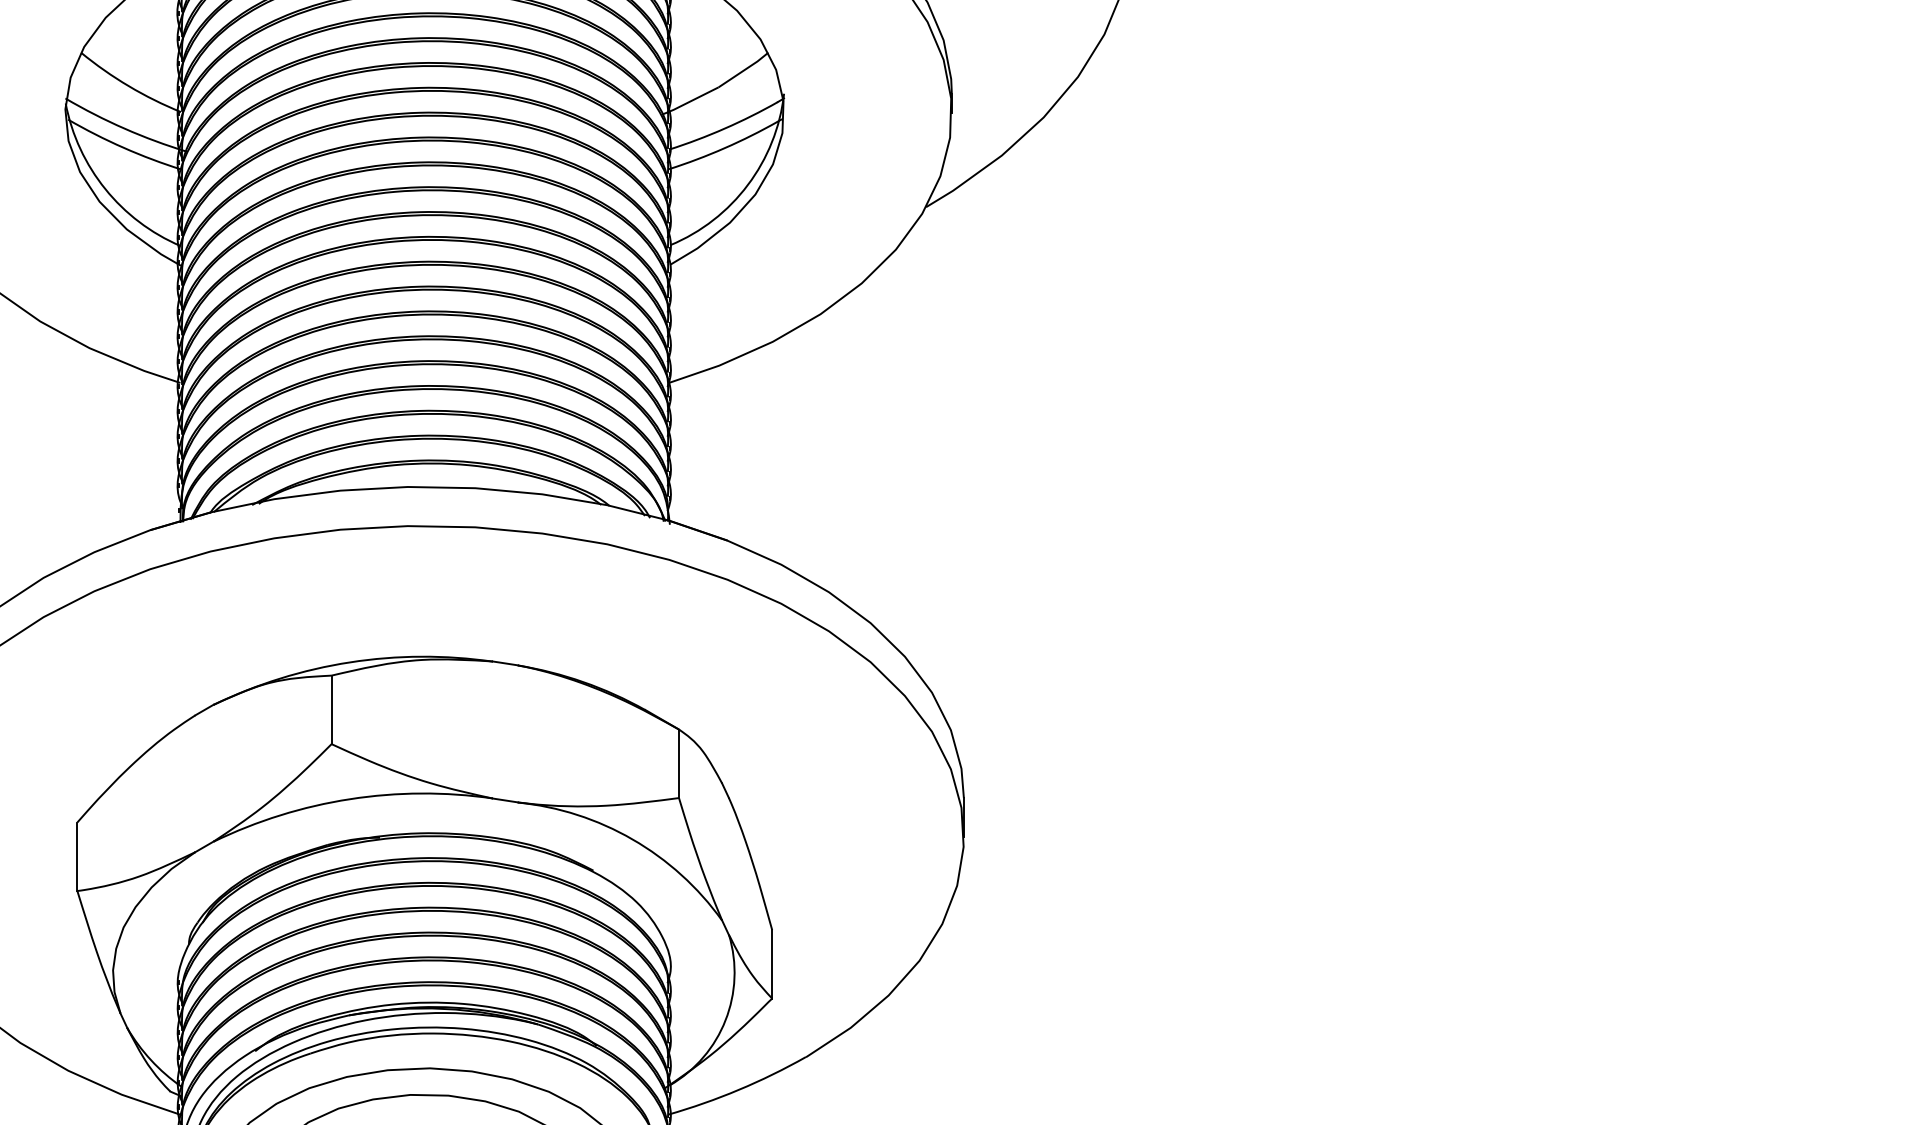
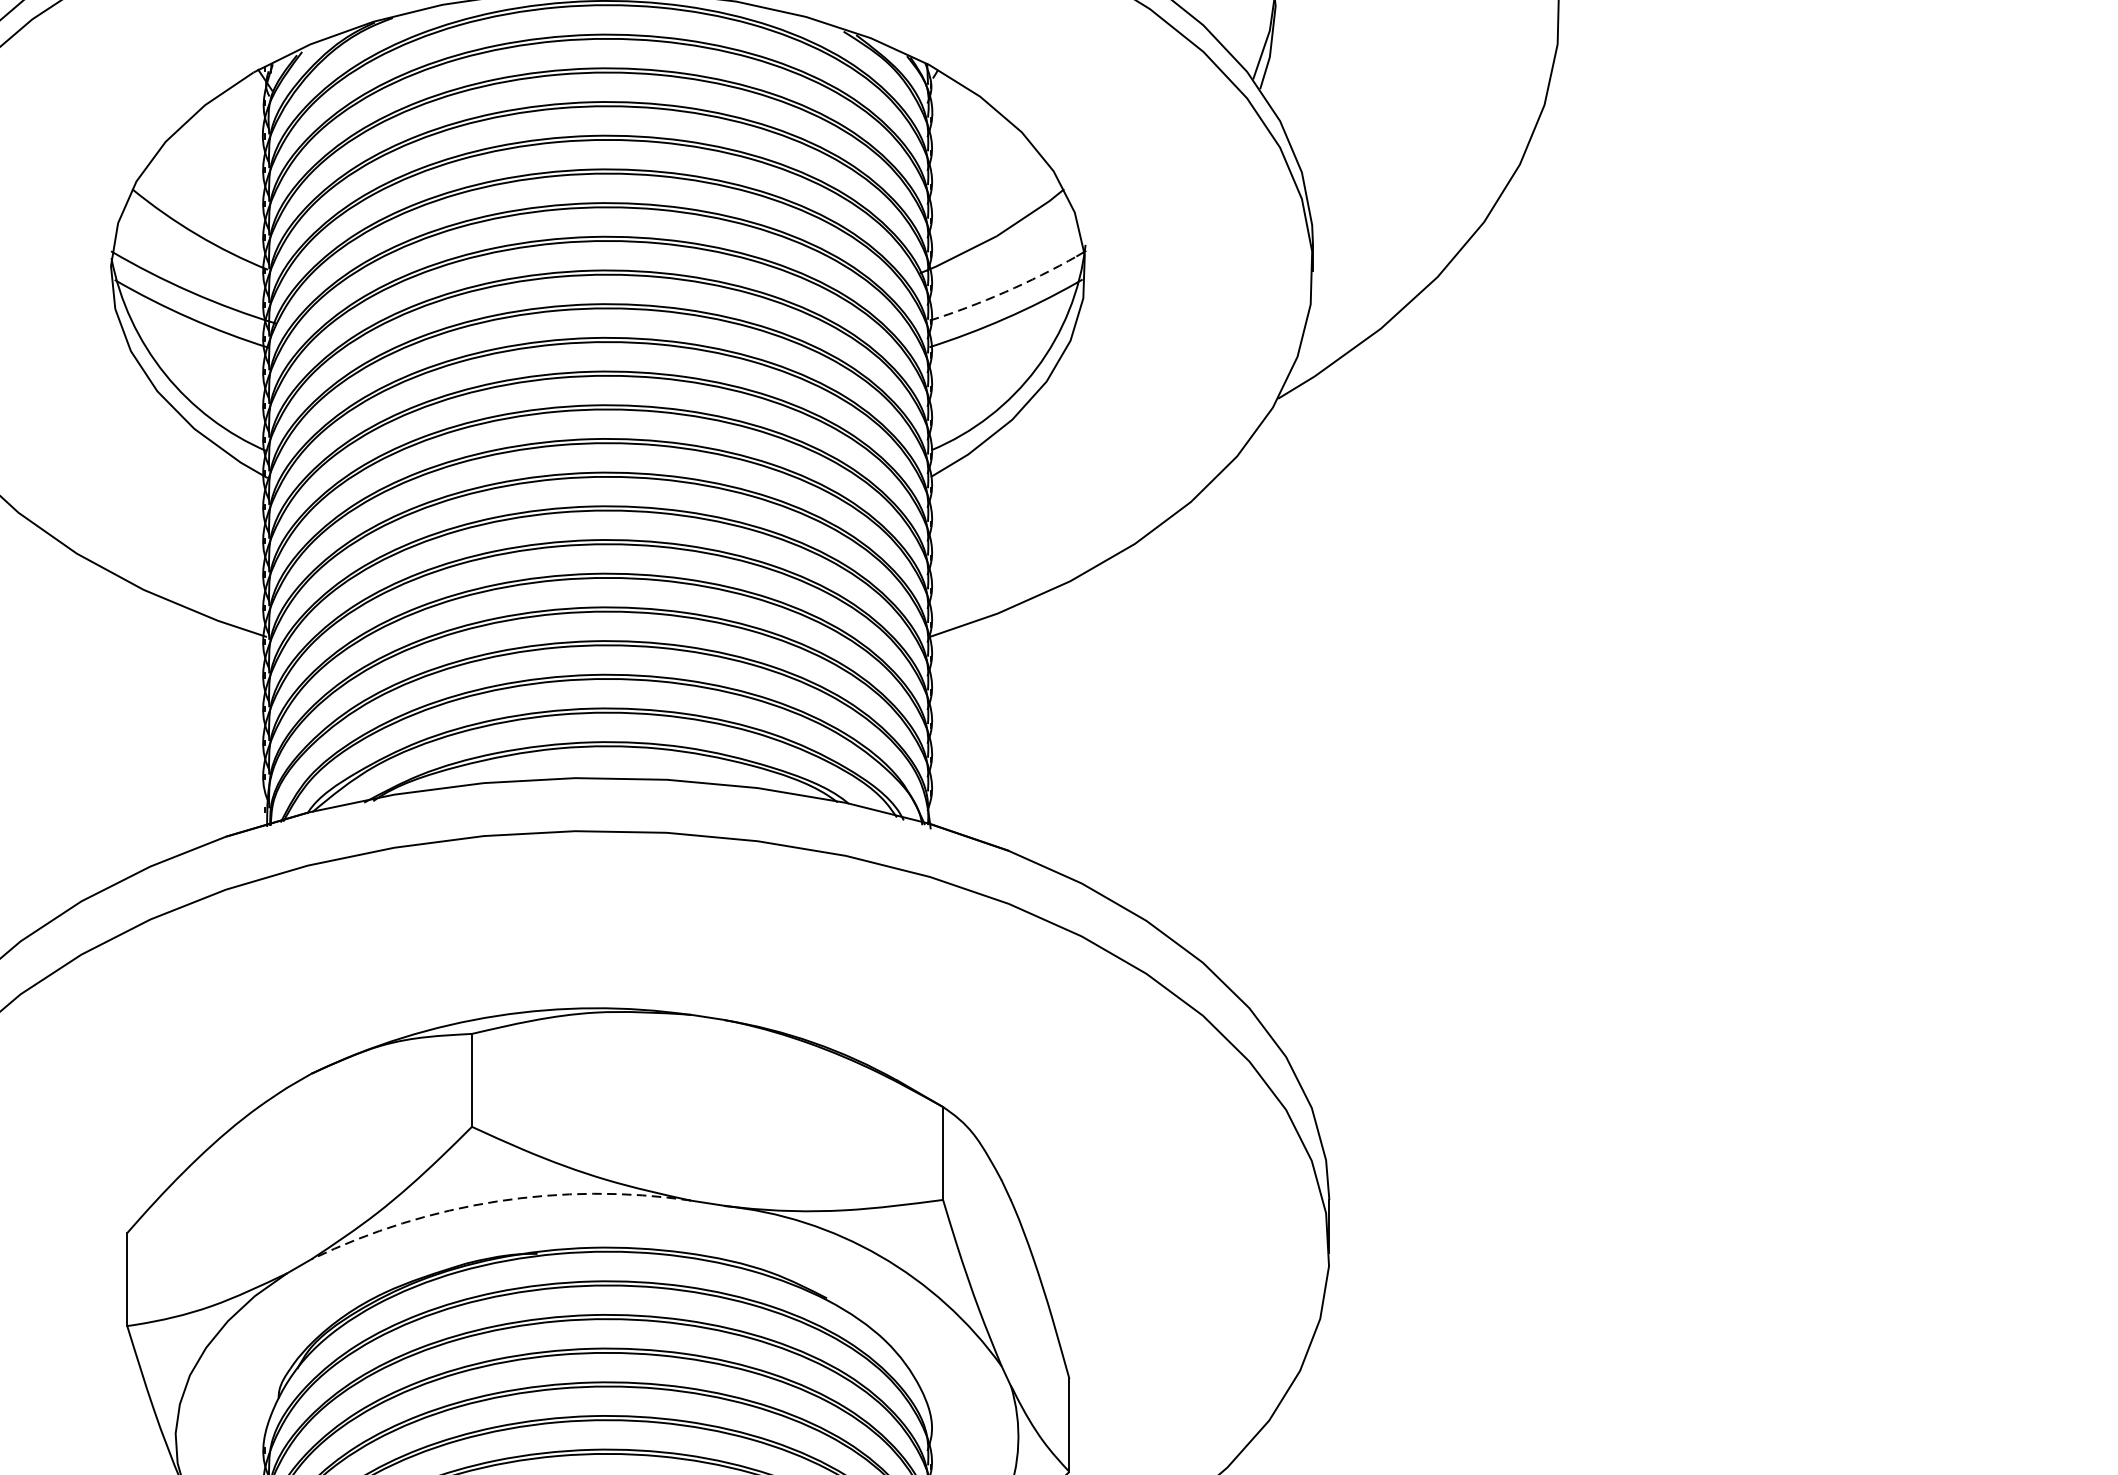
arc: (724, 128) -> (1004, 292), solid -> dashed
arc: (350, 799) -> (497, 1201), solid -> dashed

